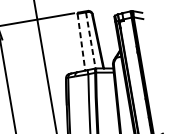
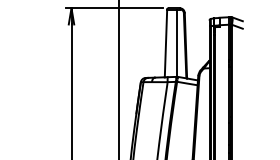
line: (91, 41) -> (177, 44), dashed -> solid
line: (81, 42) -> (166, 43), dashed -> solid

